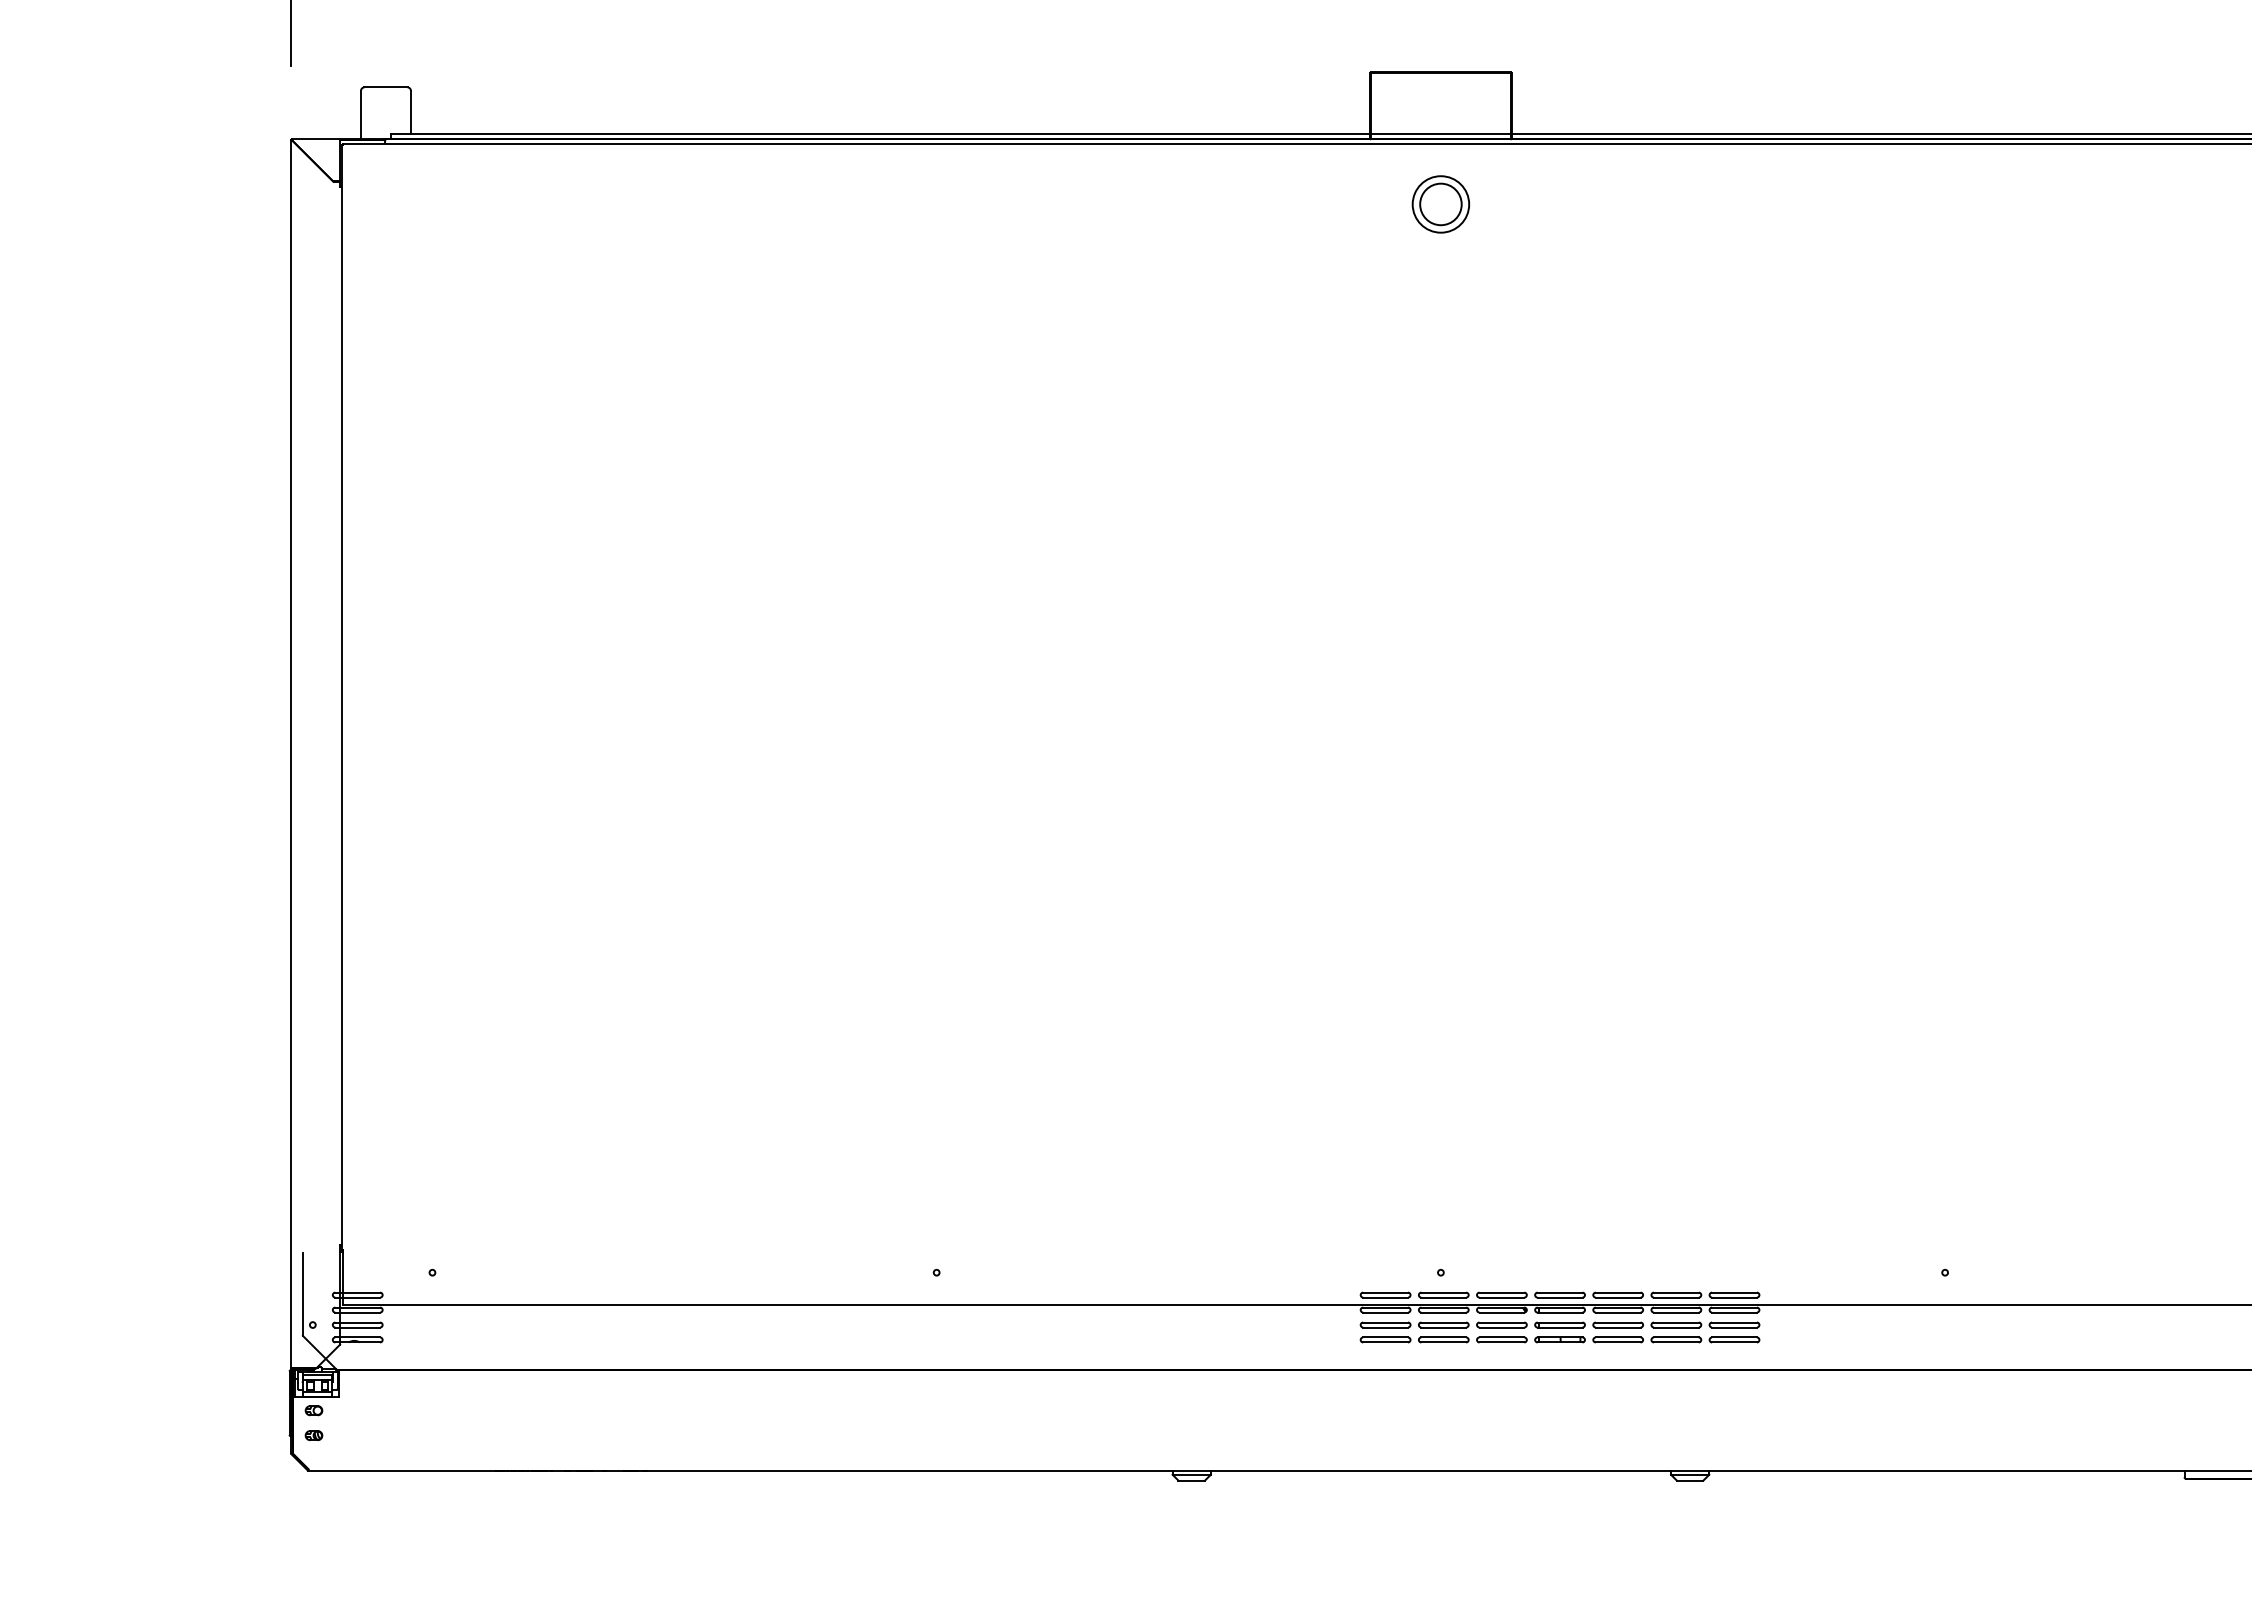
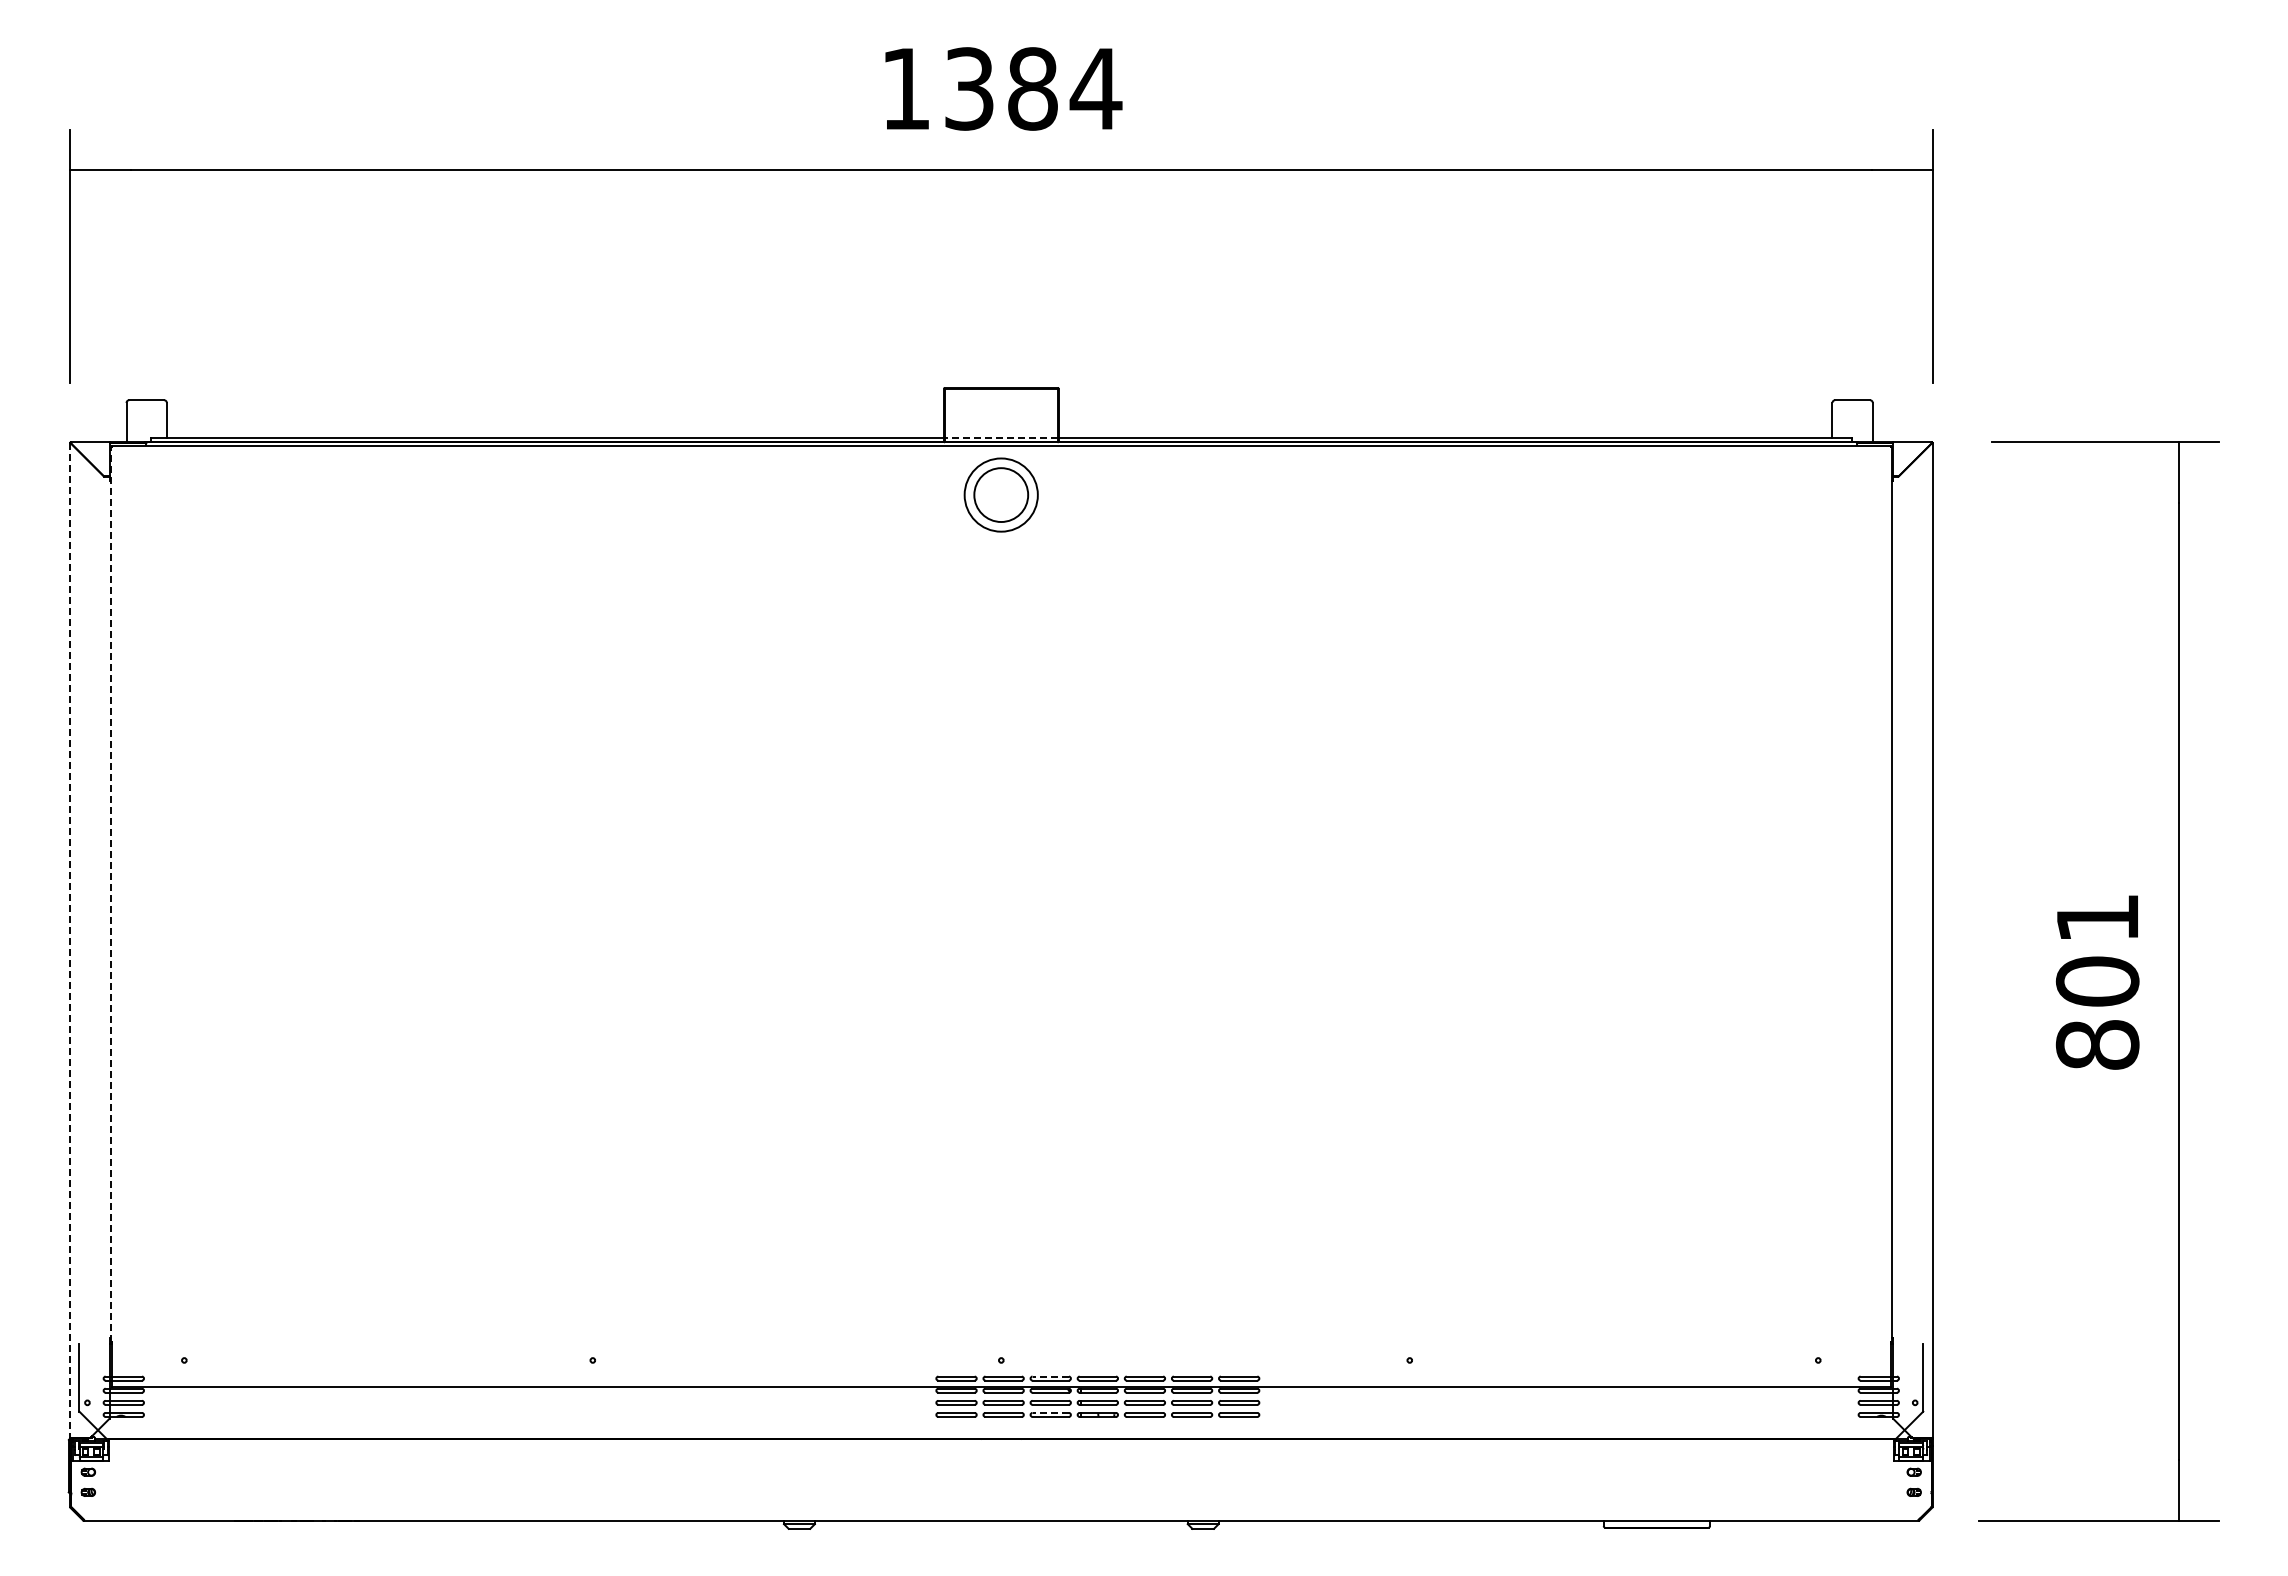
line: (1441, 133) -> (1001, 437), solid -> dashed
part: (1441, 203) -> (1001, 494), size x1.6
line: (342, 697) -> (111, 894), solid -> dashed
line: (290, 754) -> (69, 940), solid -> dashed
line: (1501, 1292) -> (1050, 1376), solid -> dashed
line: (1501, 1336) -> (1050, 1412), solid -> dashed

